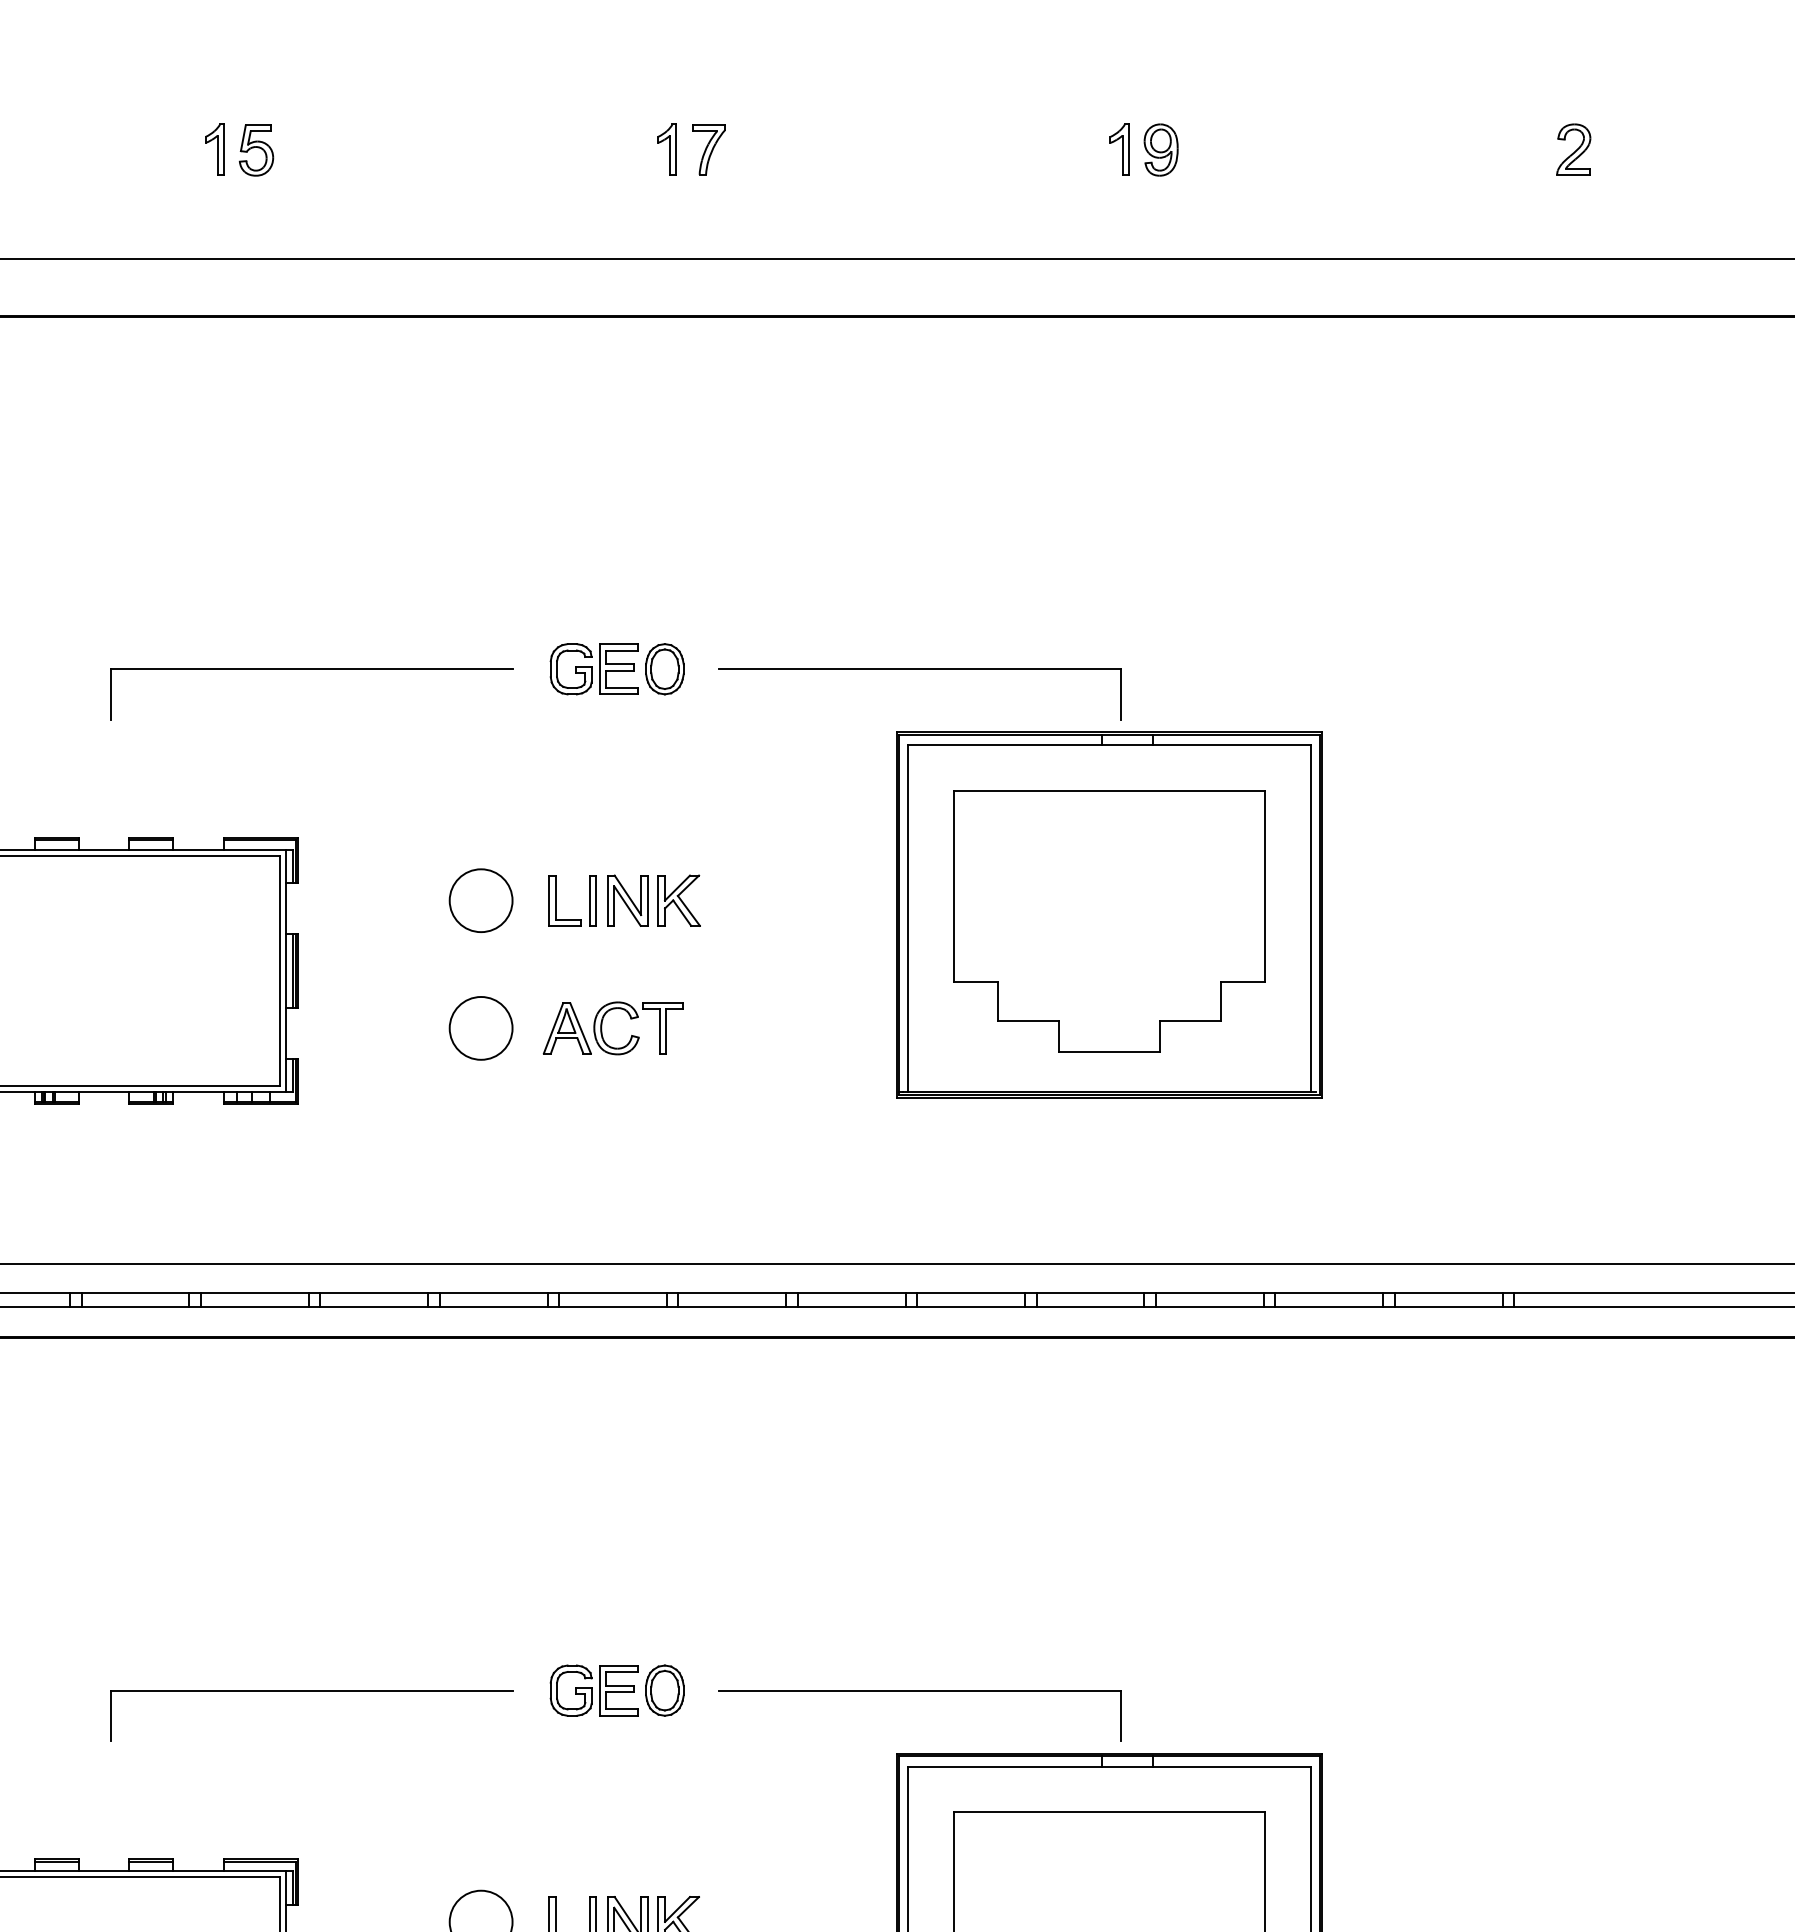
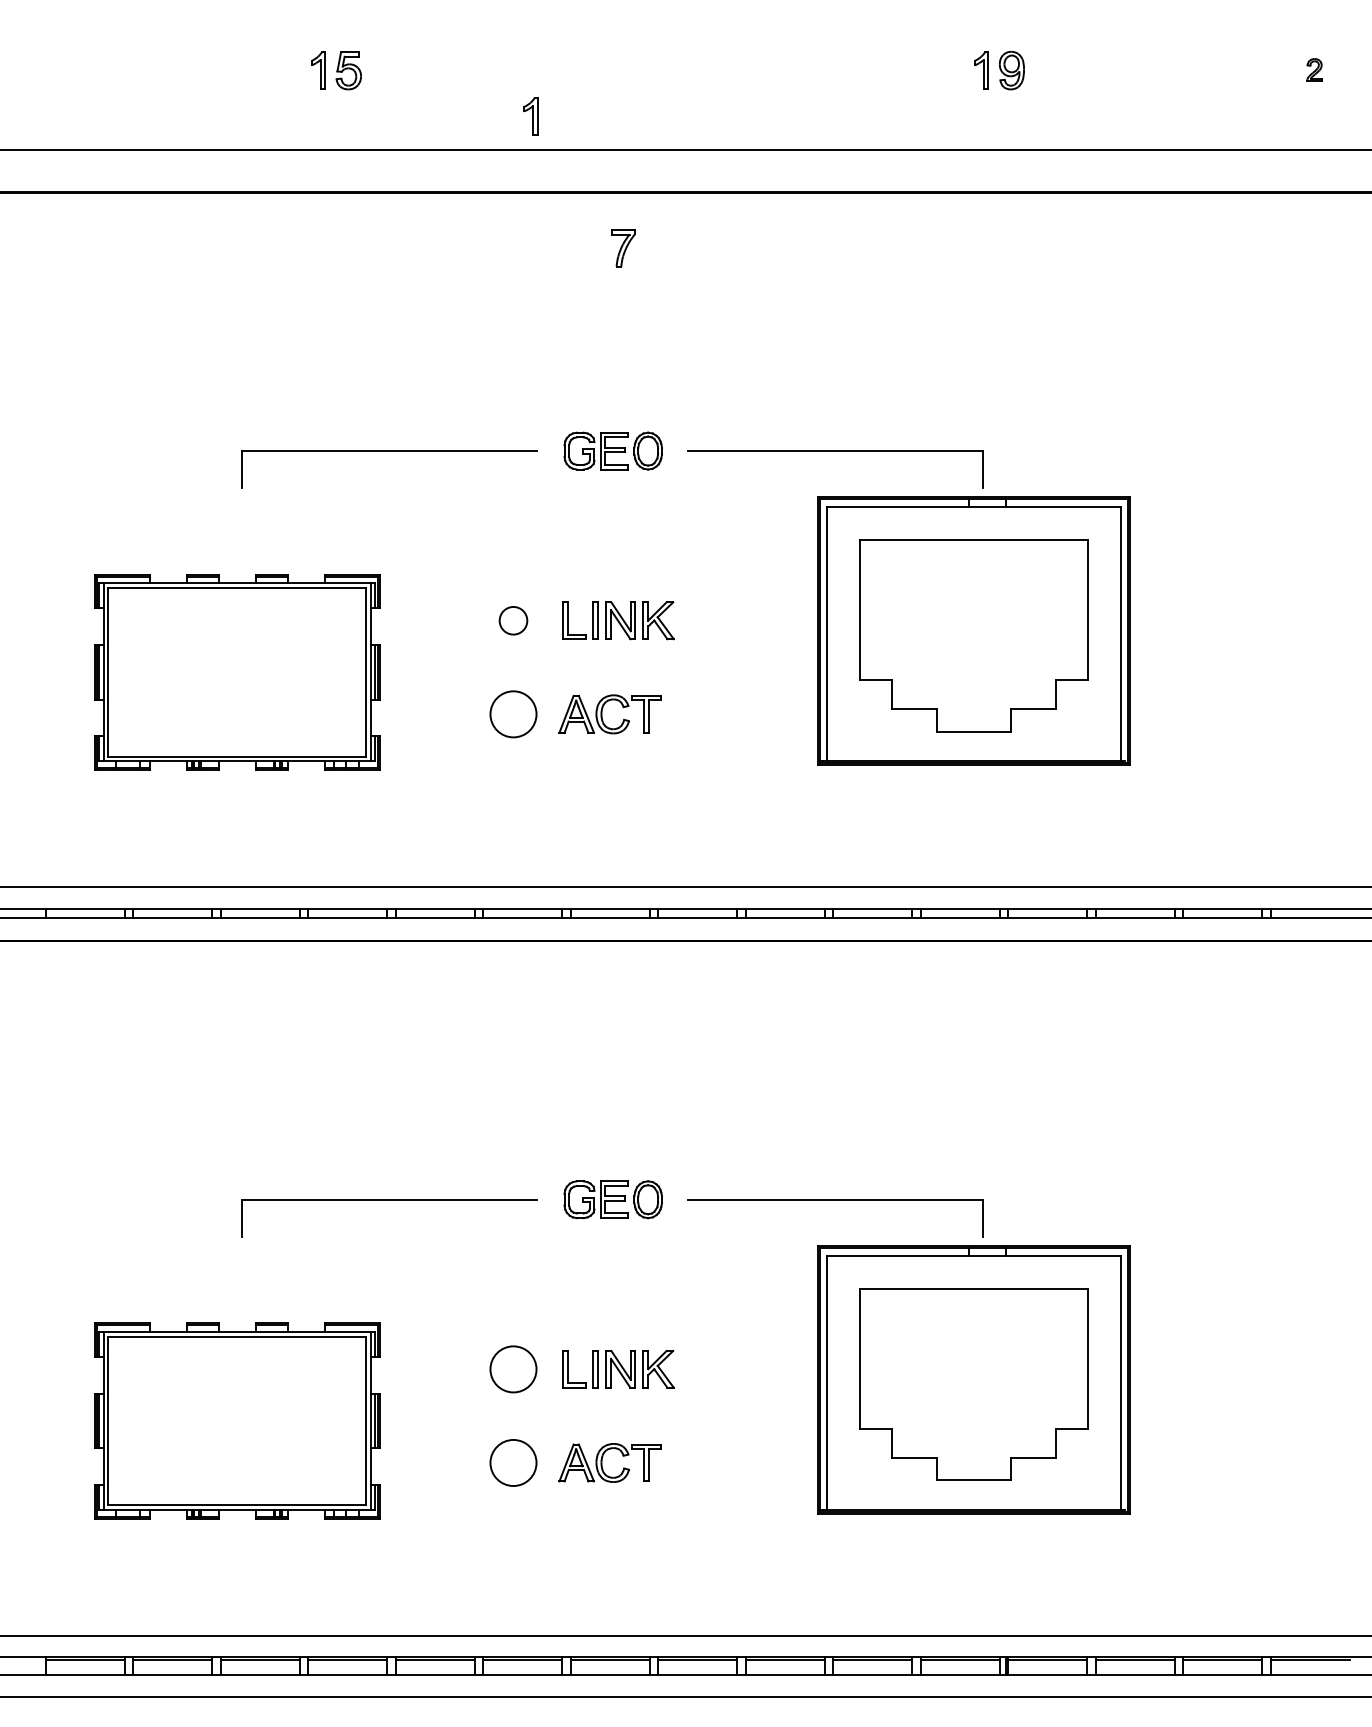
part: (1574, 148) -> (1314, 69), size x0.6
part: (666, 149) -> (530, 116), moved
part: (708, 149) -> (623, 248), moved
circle: (481, 900) -> (513, 620), size x0.6

